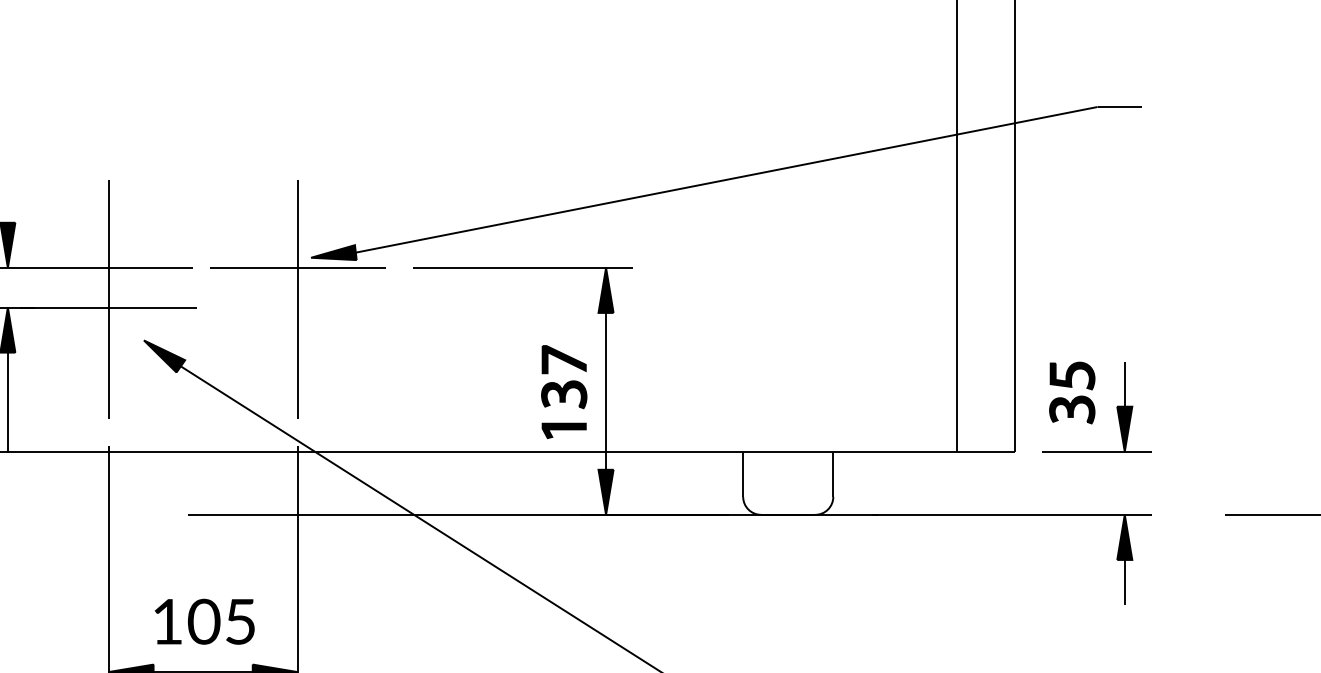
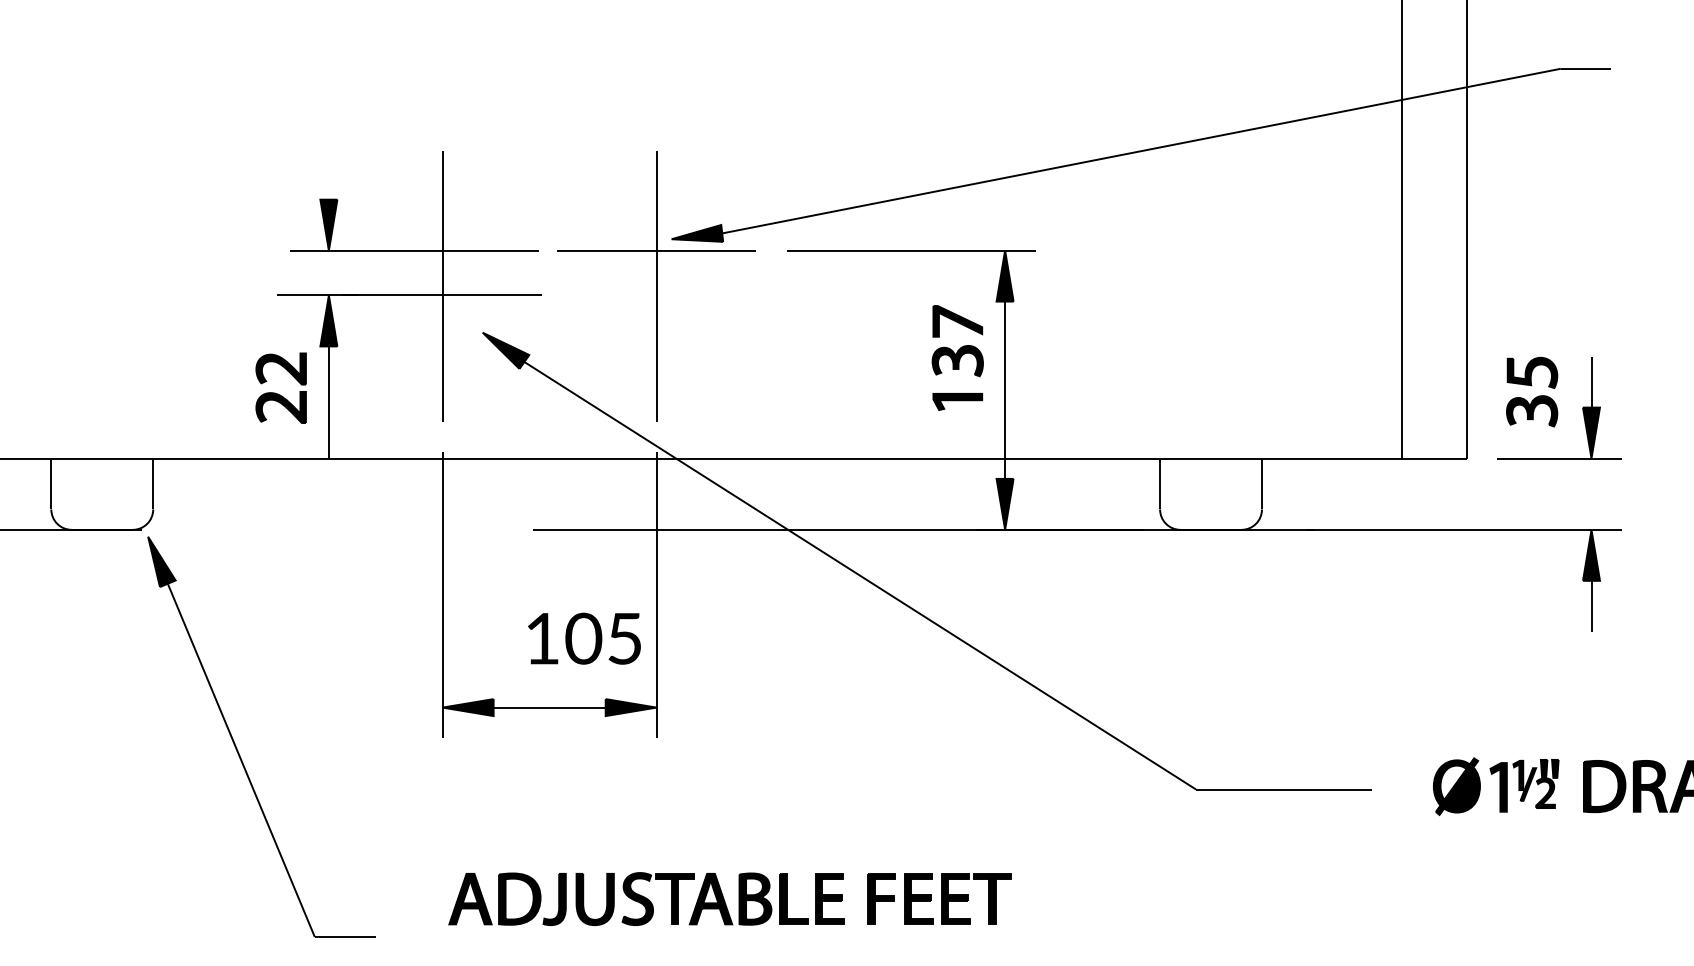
part: (563, 391) -> (957, 357), moved
text: (204, 621) -> (584, 638), moved

